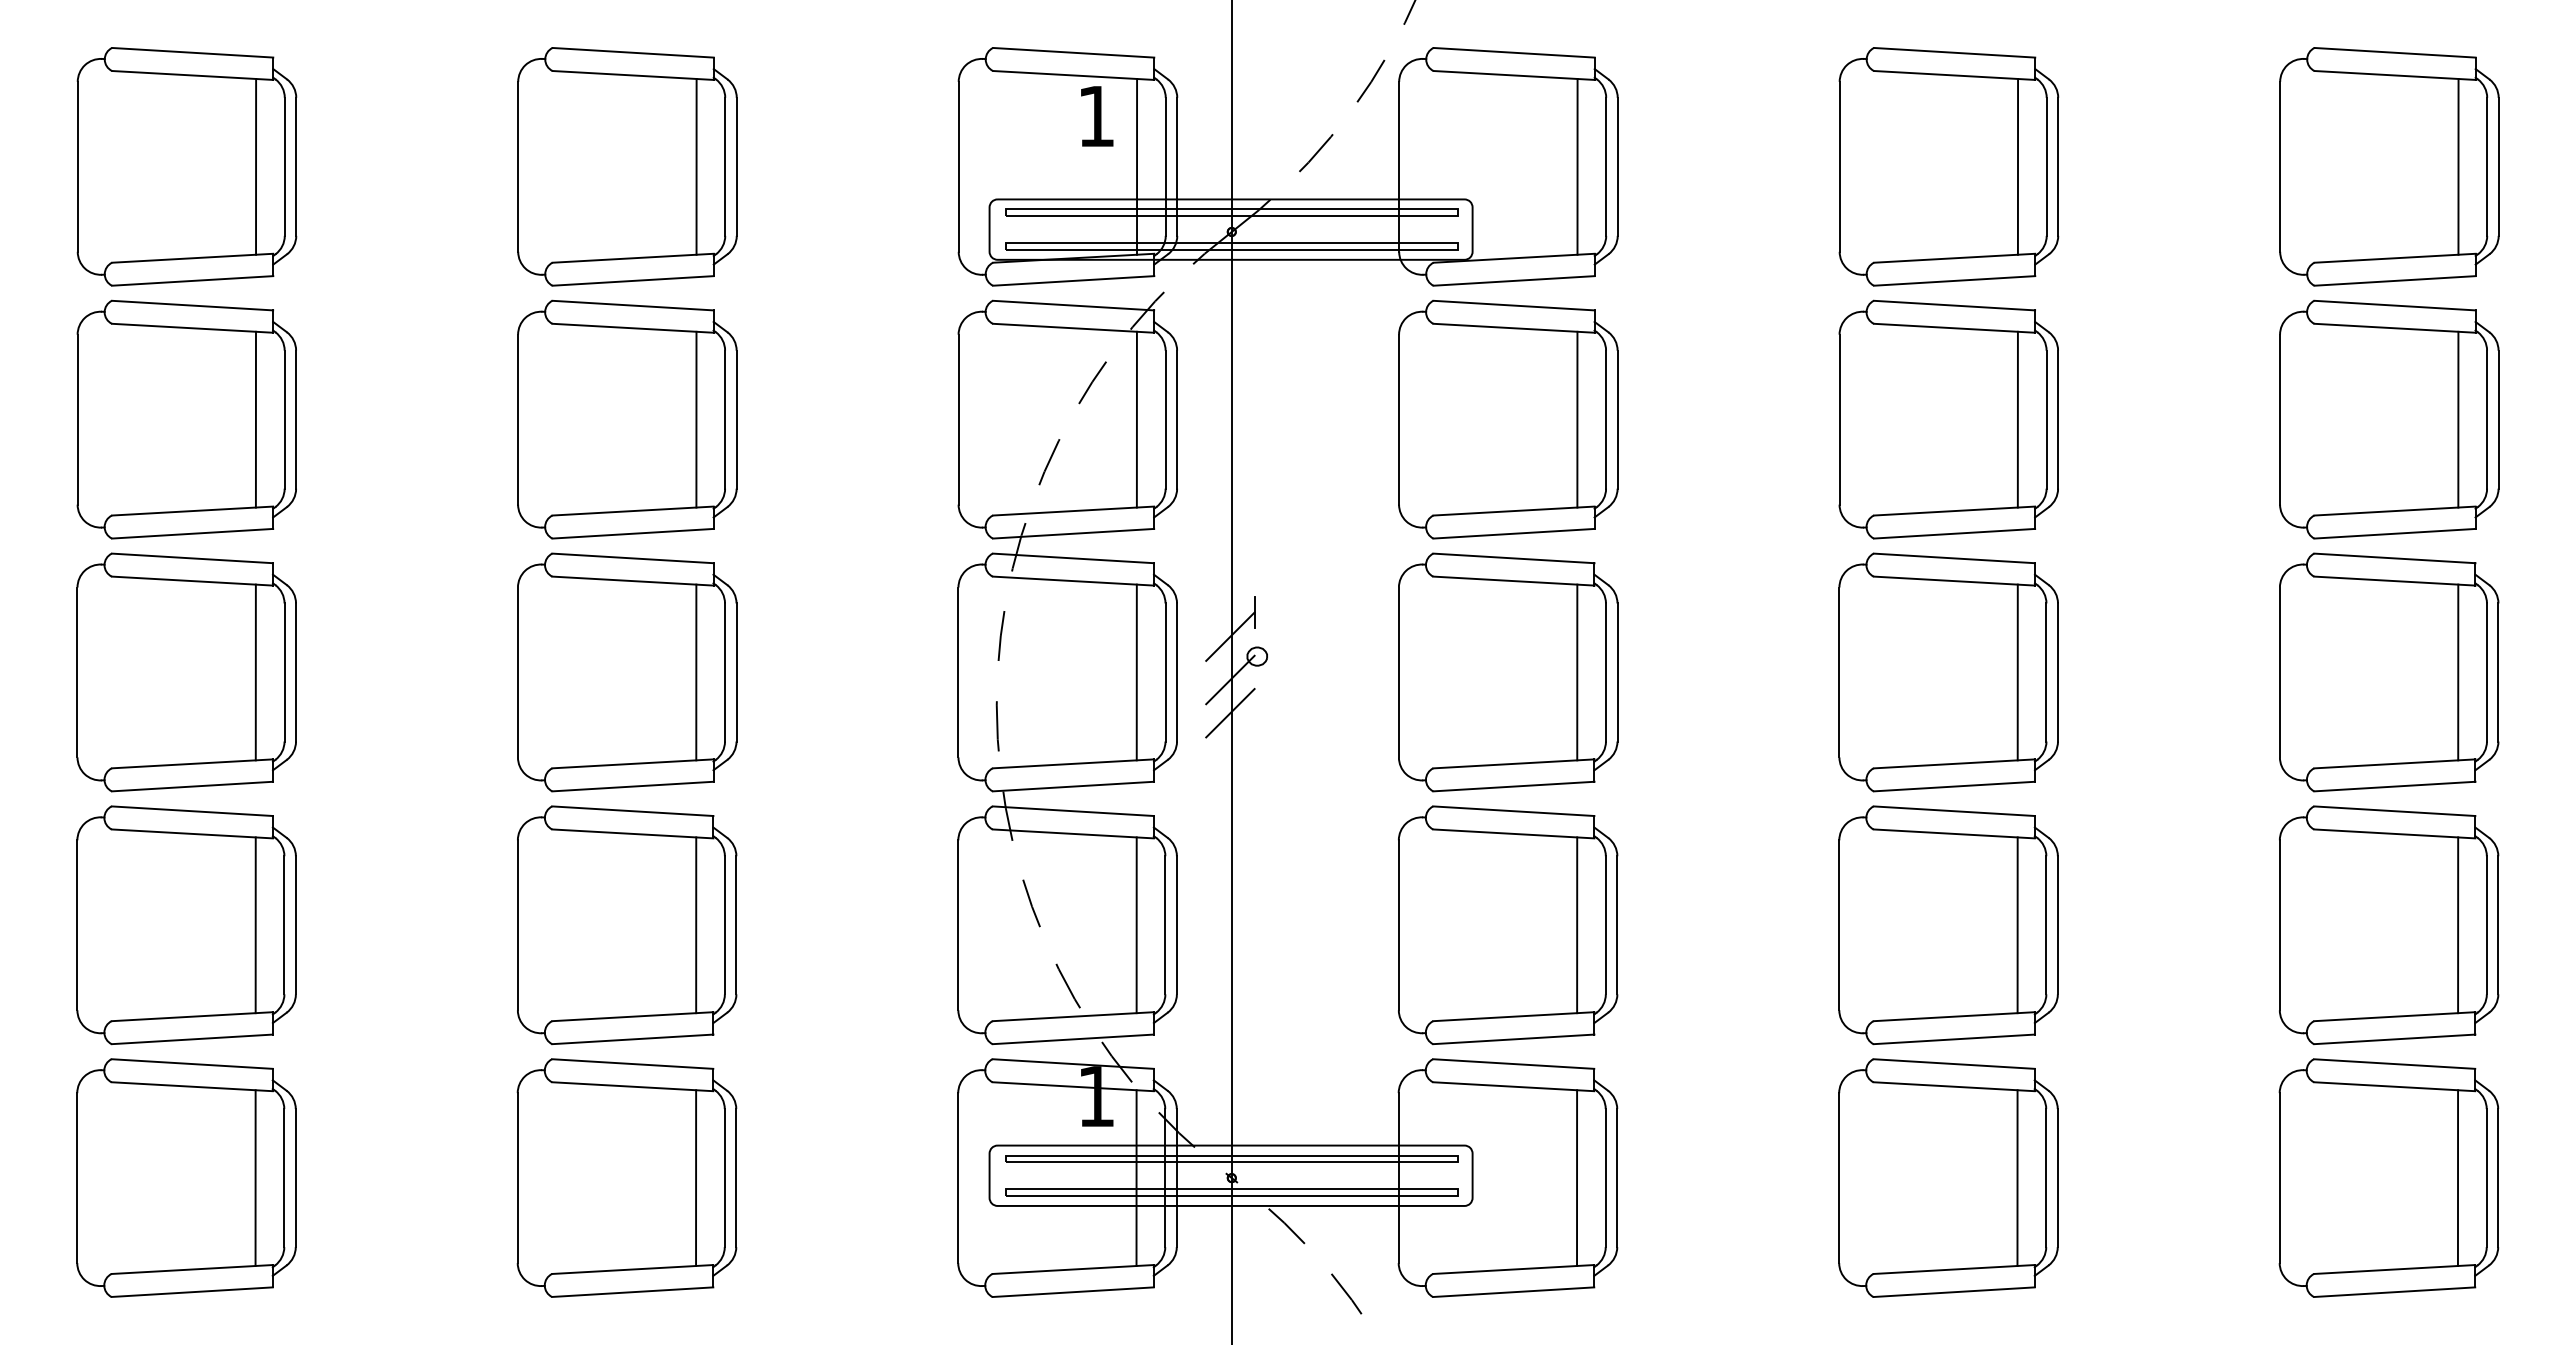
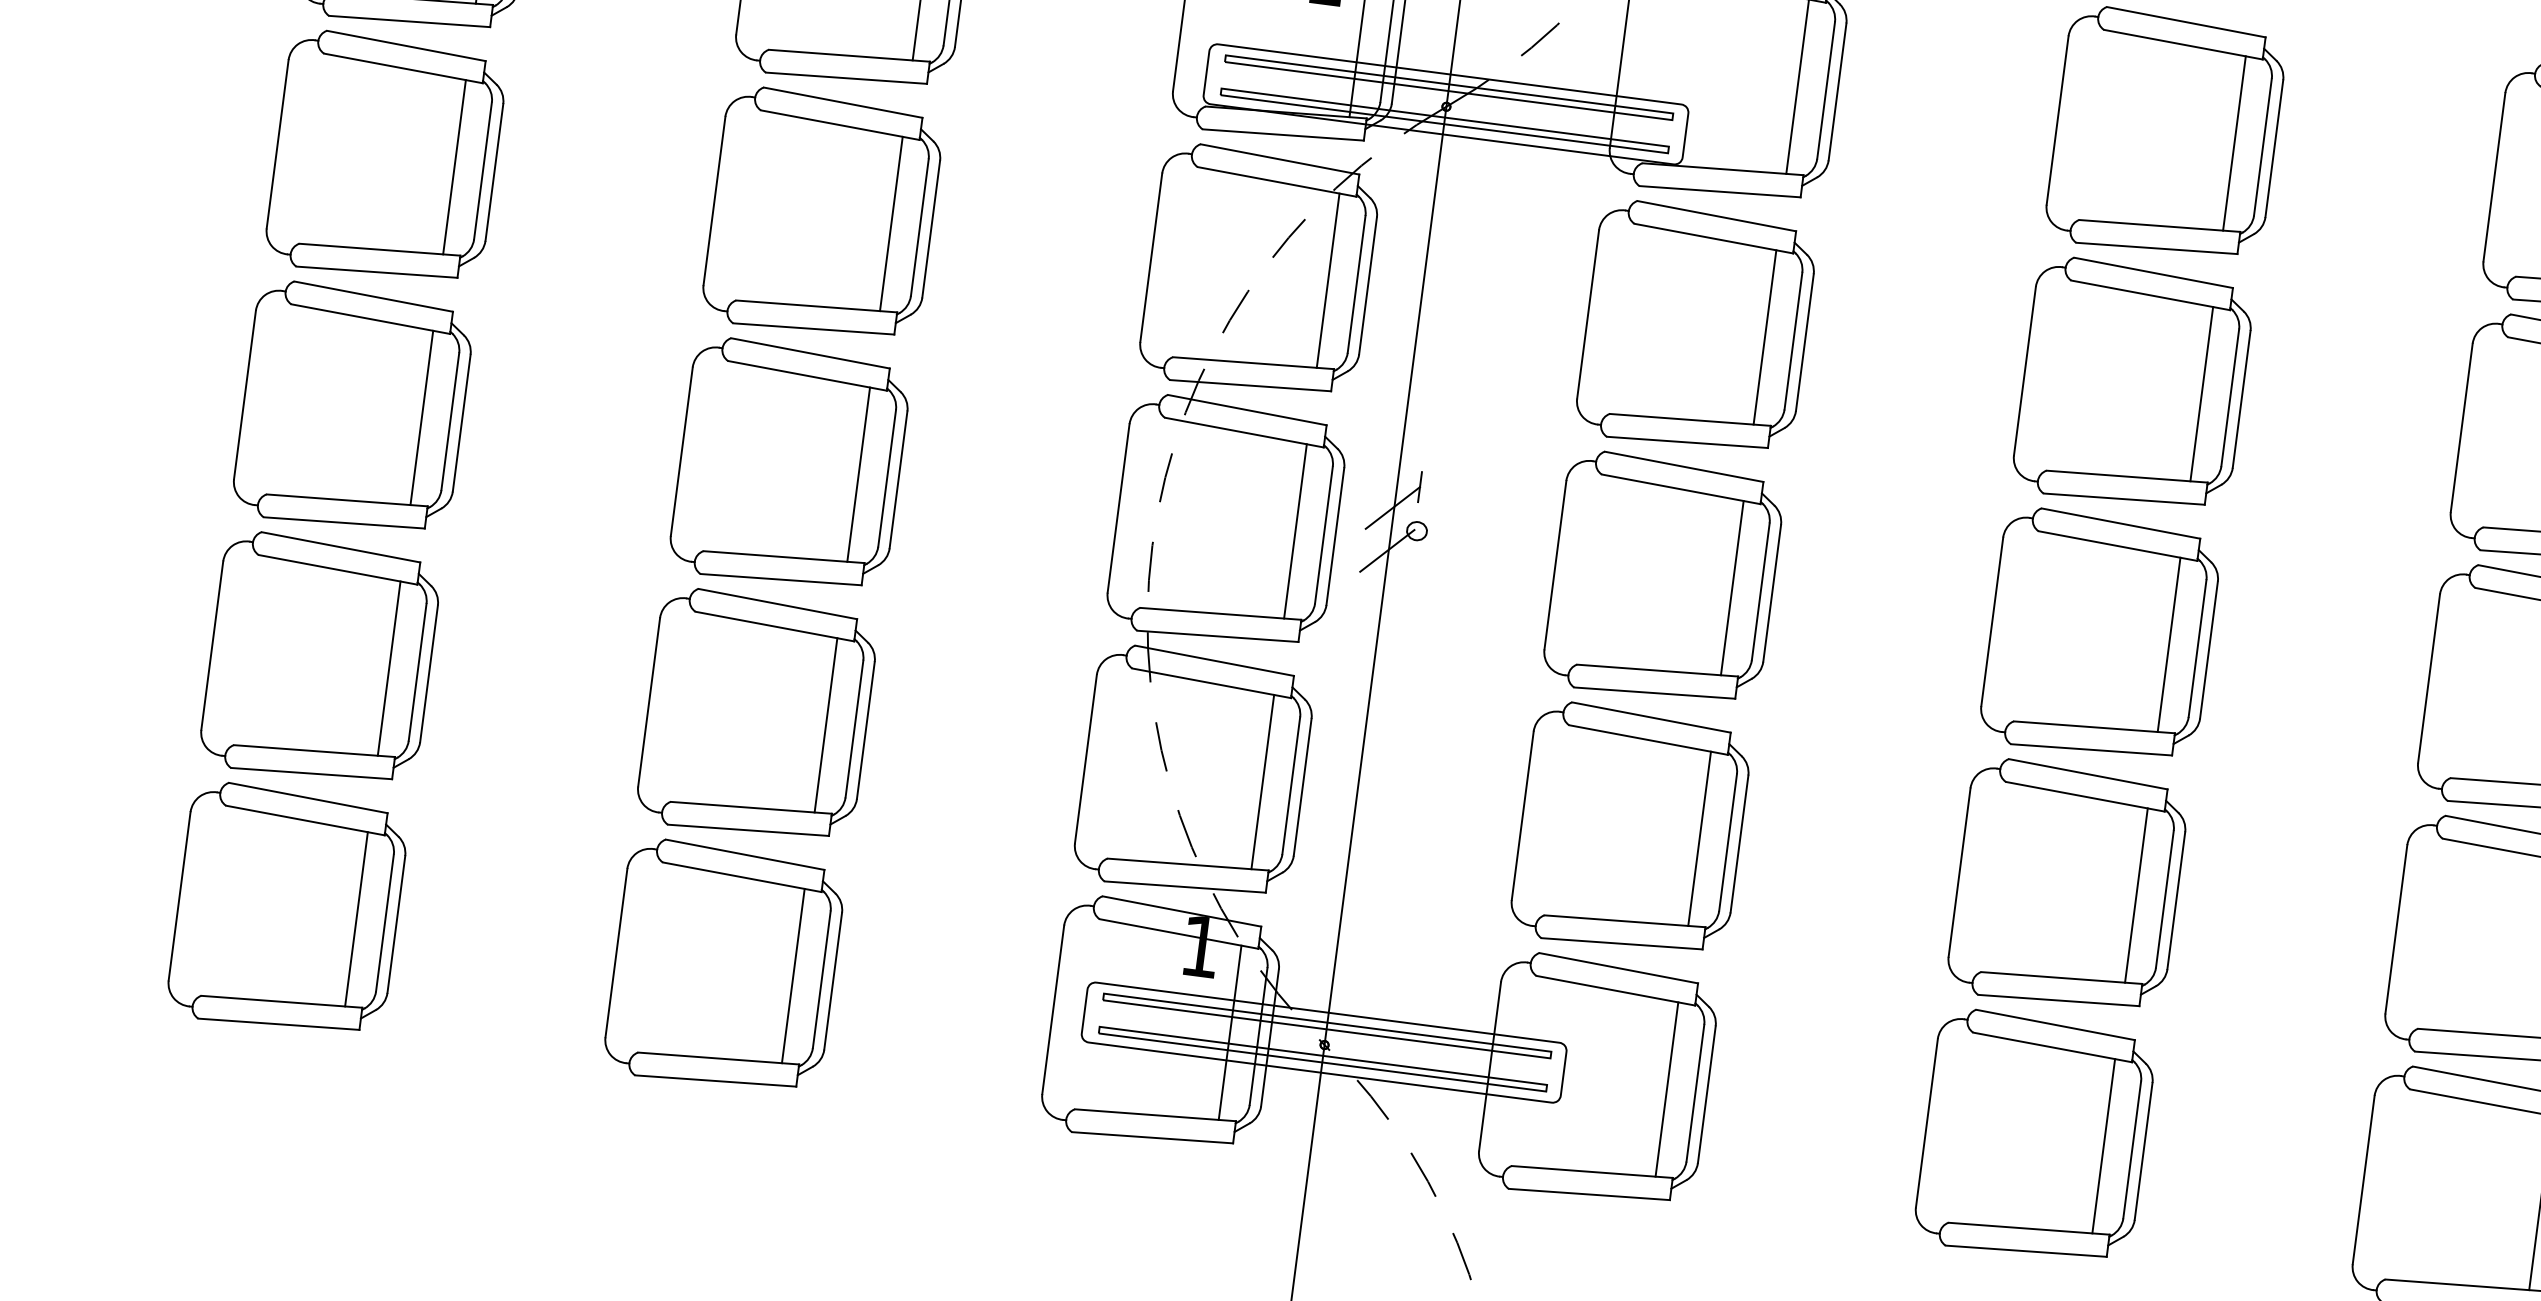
line: (1230, 713) -> (1383, 584), removed

